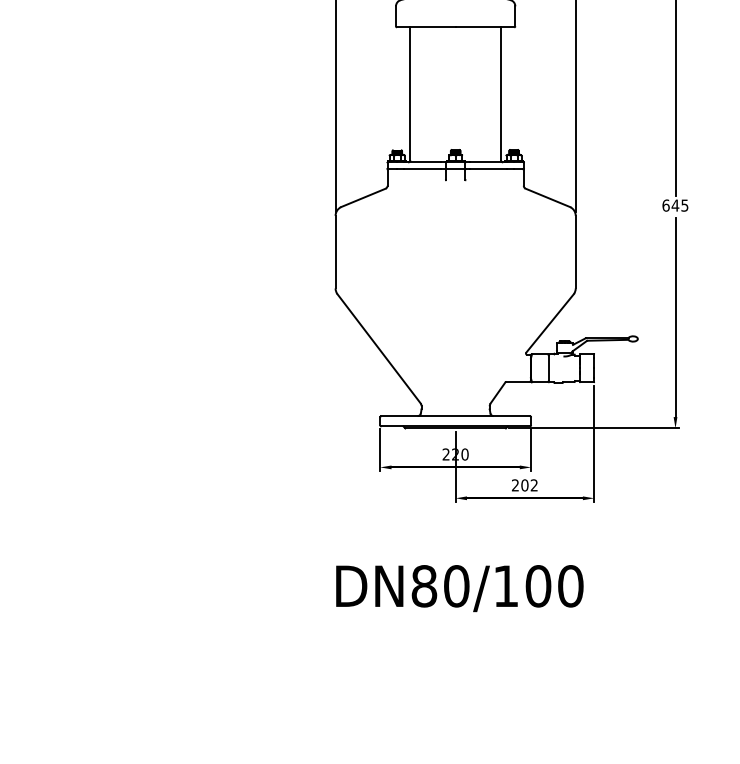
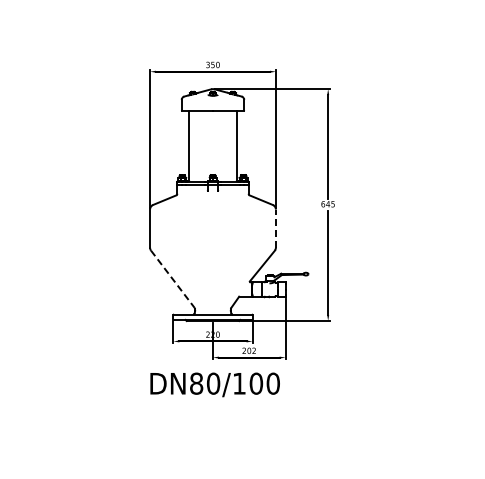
line: (574, 251) -> (275, 228), solid -> dashed
line: (380, 349) -> (173, 279), solid -> dashed
text: (458, 587) -> (214, 384), moved

